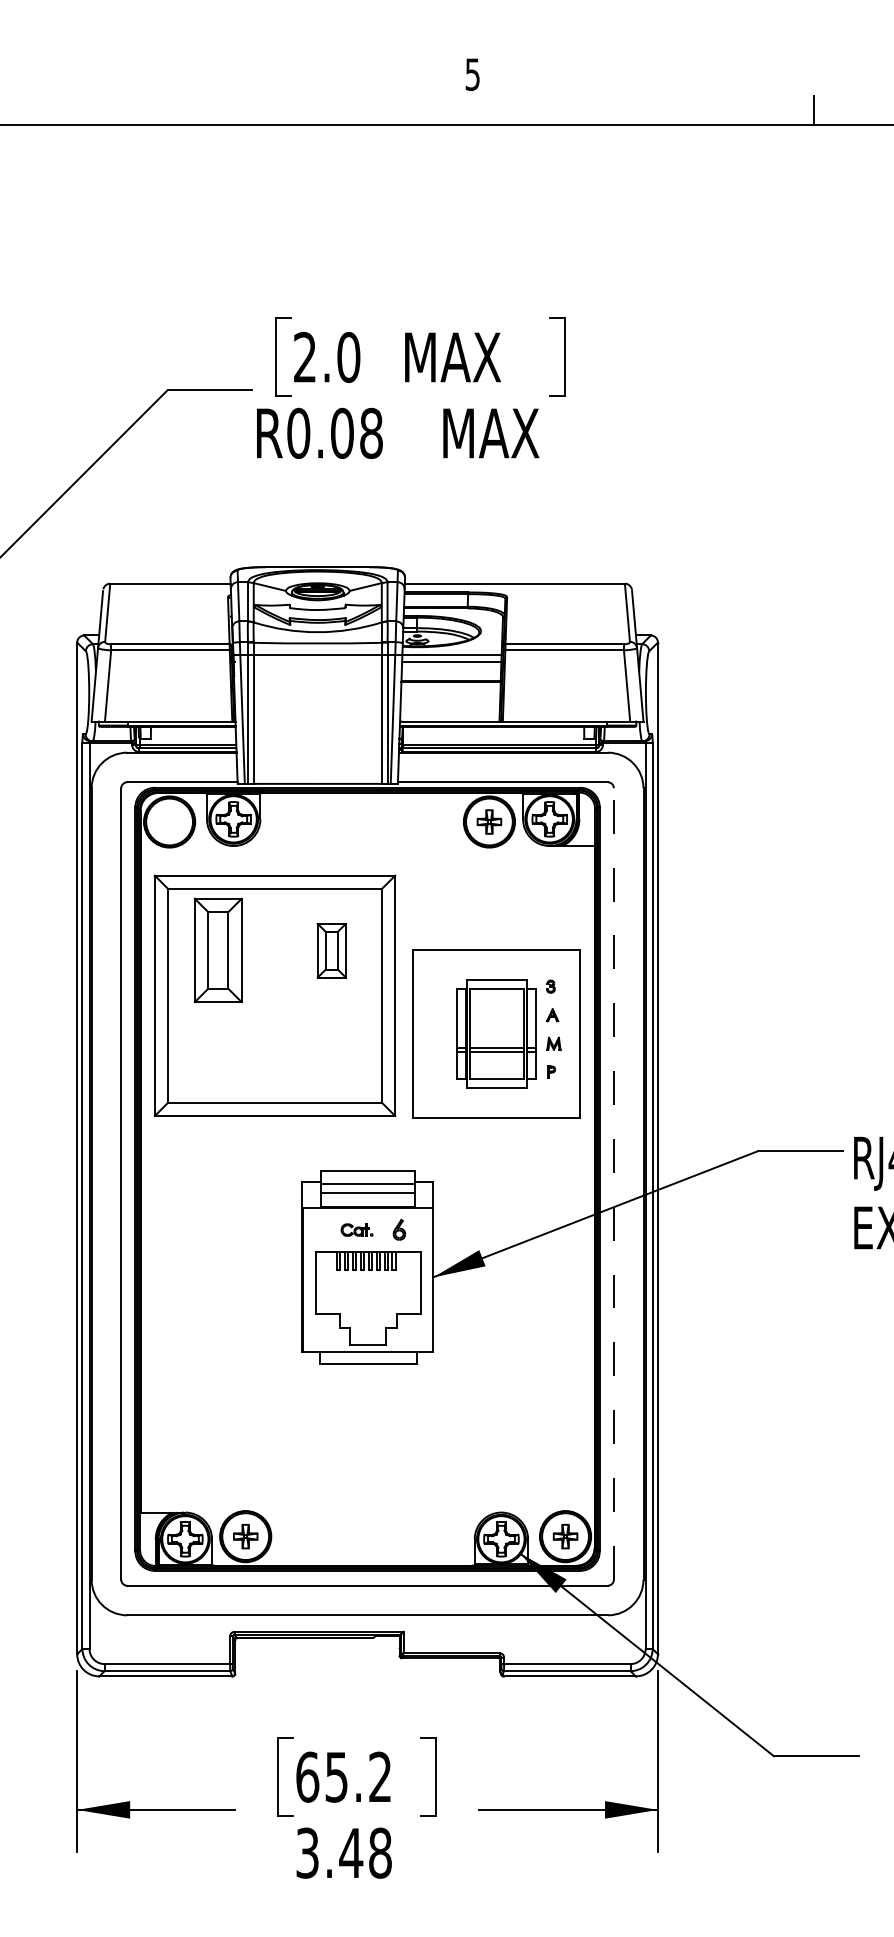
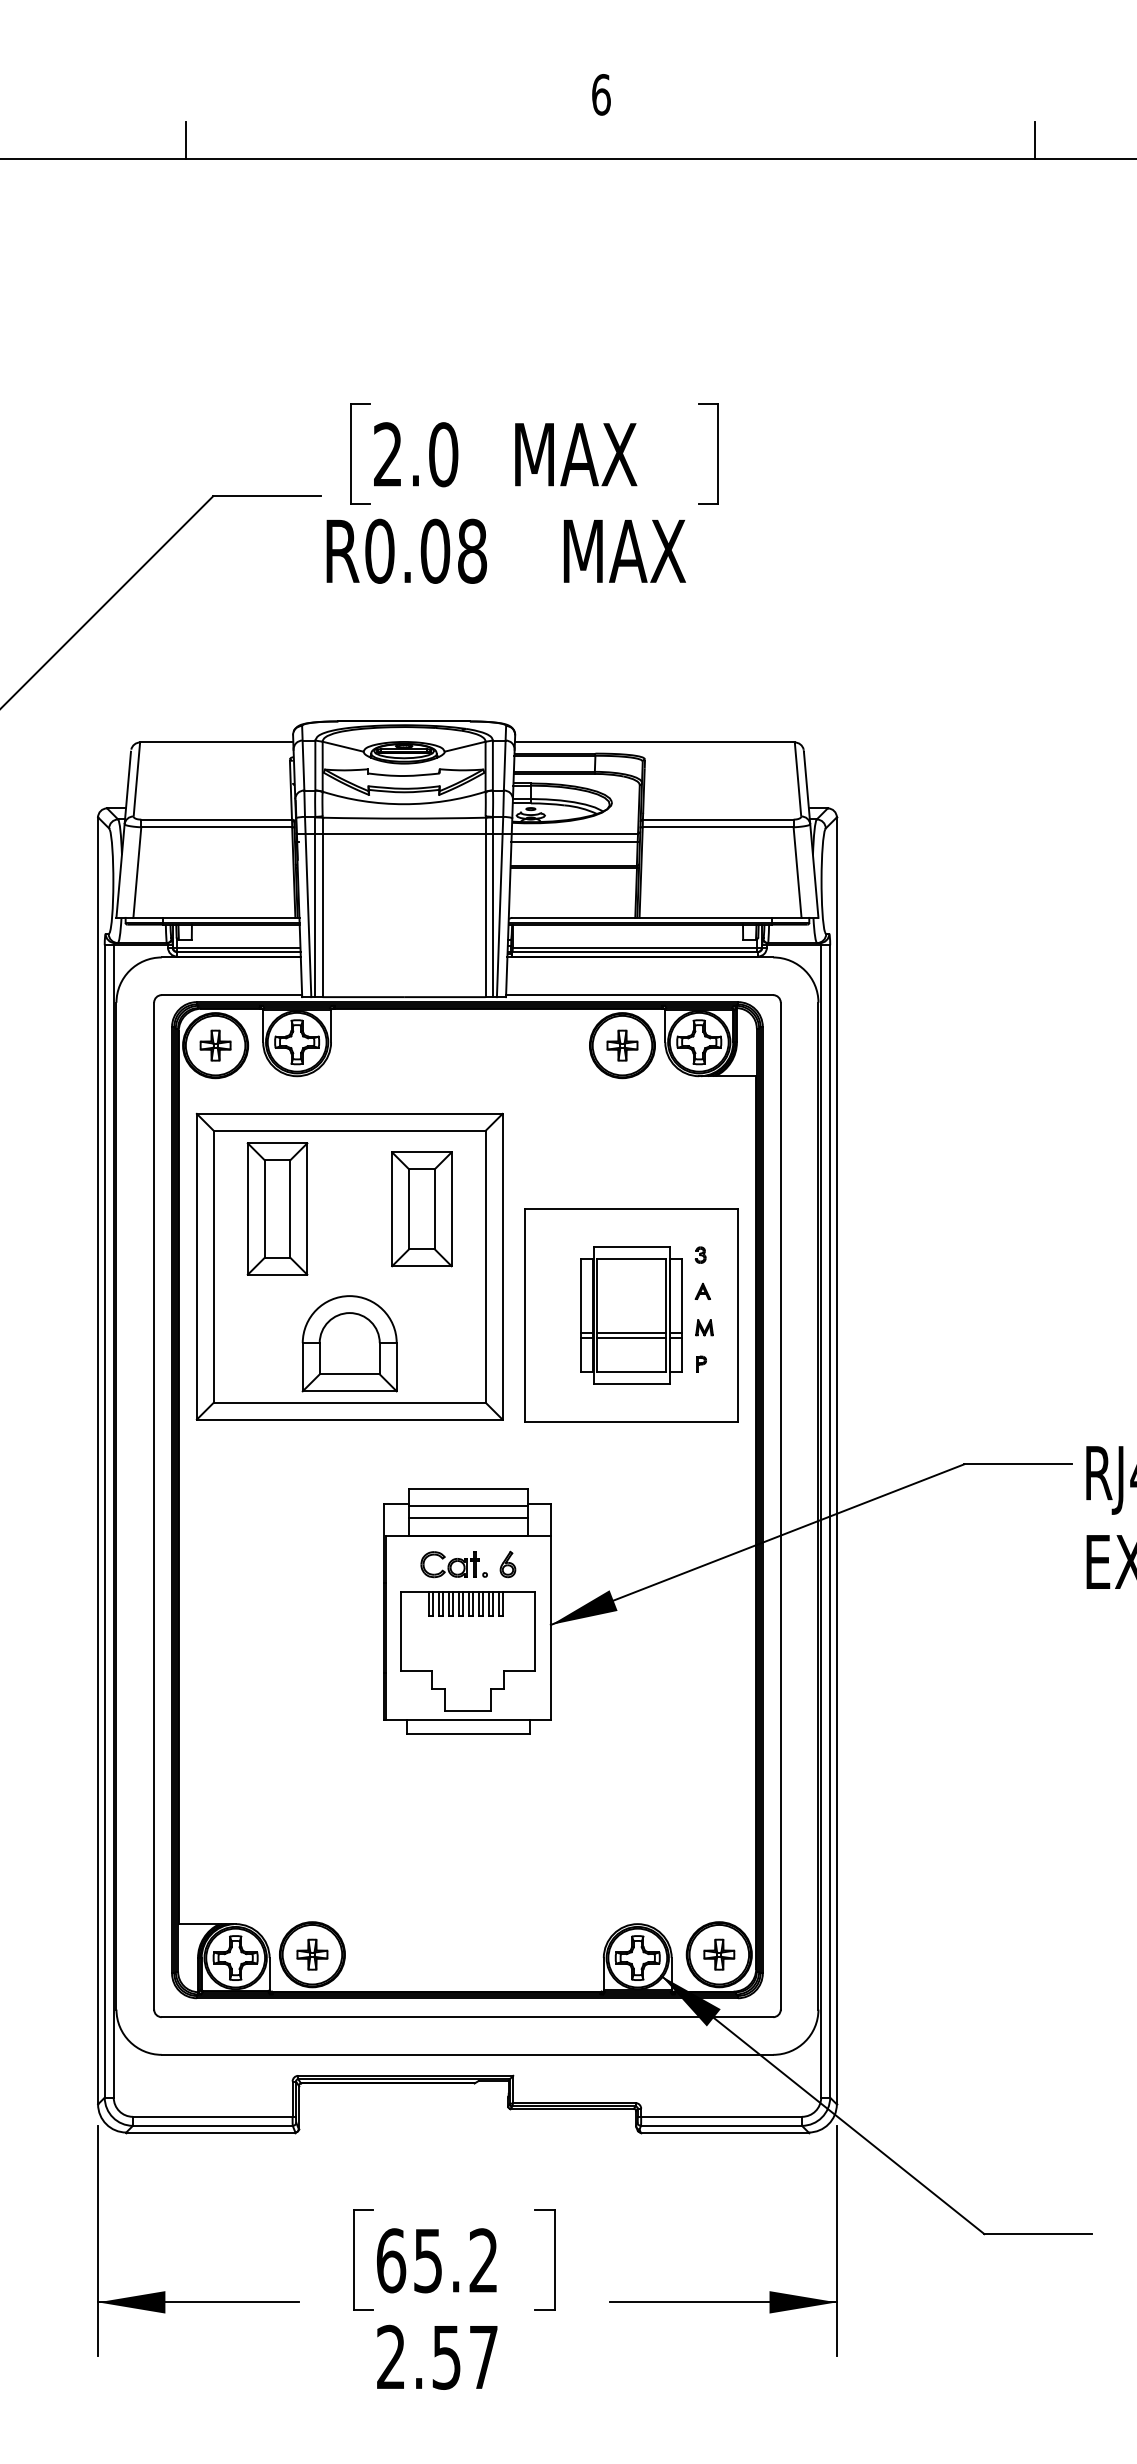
text: (472, 74) -> (601, 94), 5 -> 6
line: (146, 110) -> (186, 140), added
part: (169, 821) -> (215, 1045), added
part: (331, 950) -> (421, 1209), size x1.67
part: (274, 1056) -> (349, 1343), added
line: (613, 1183) -> (780, 1505), dashed -> solid
part: (356, 1229) -> (453, 1564), size x1.67
text: (344, 1852) -> (437, 2356), 3.48 -> 2.57

